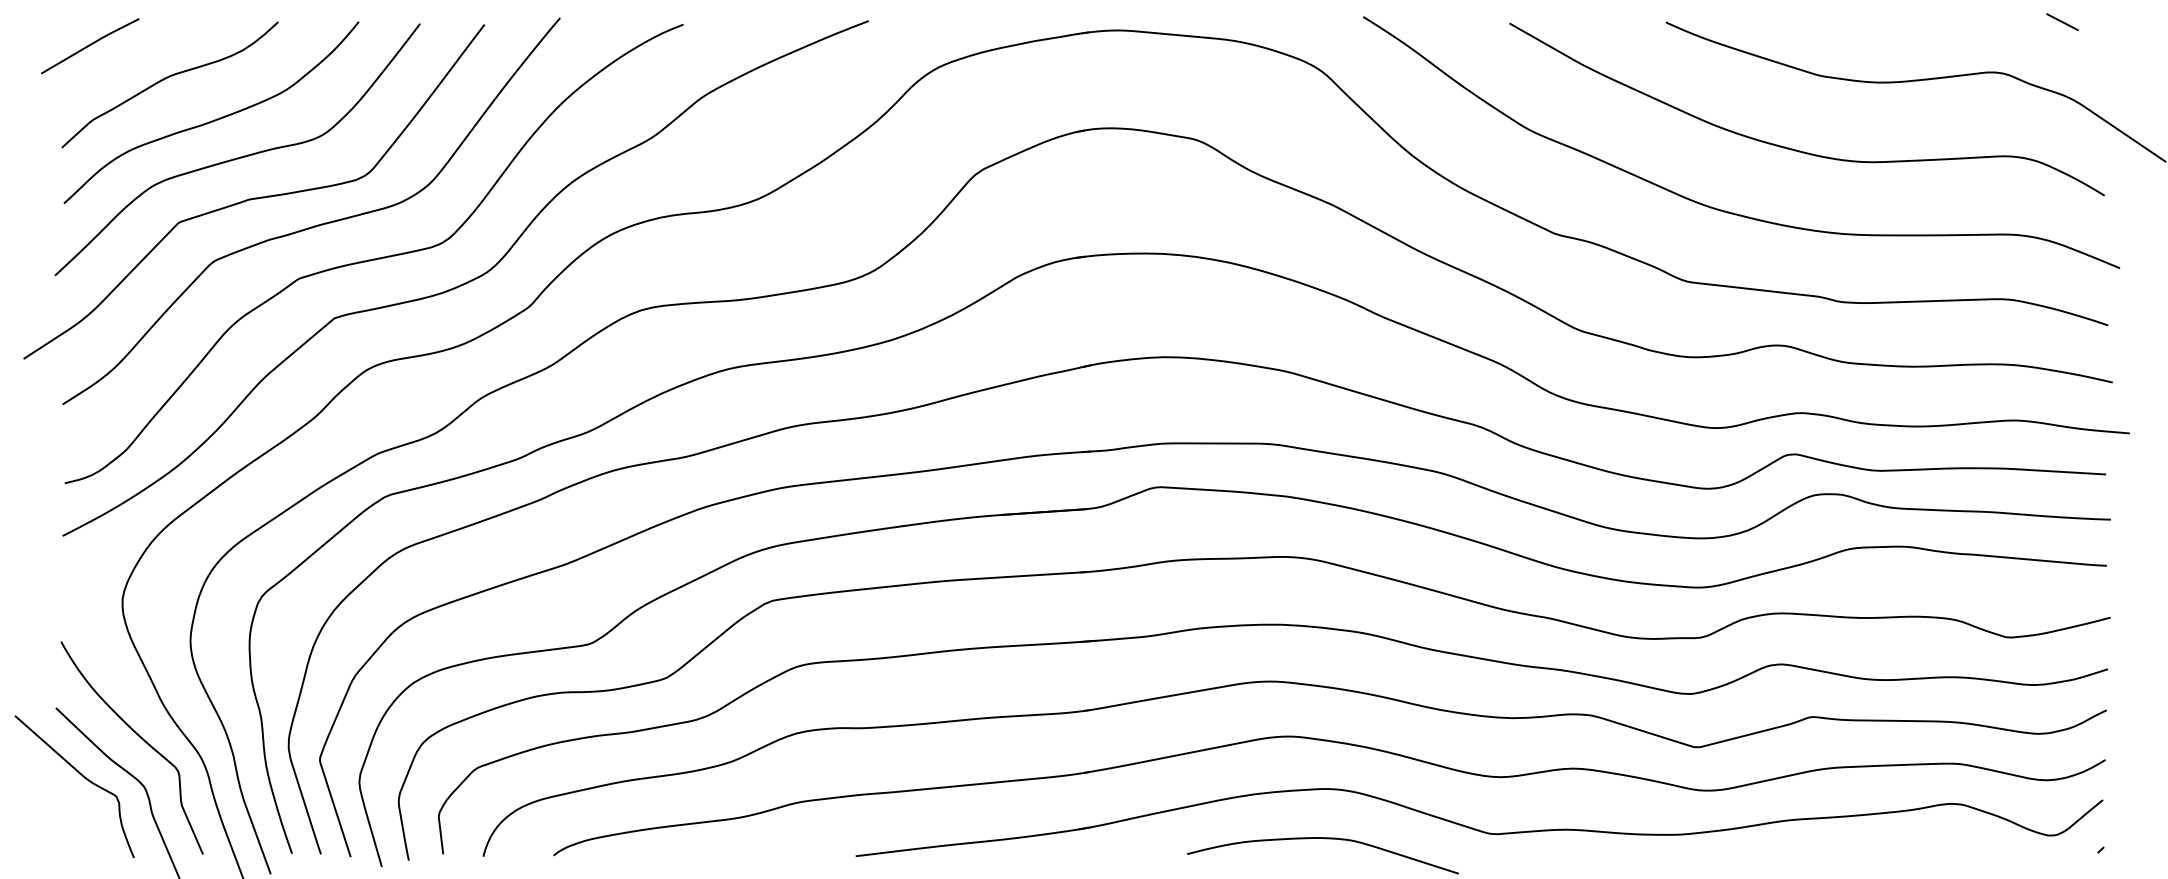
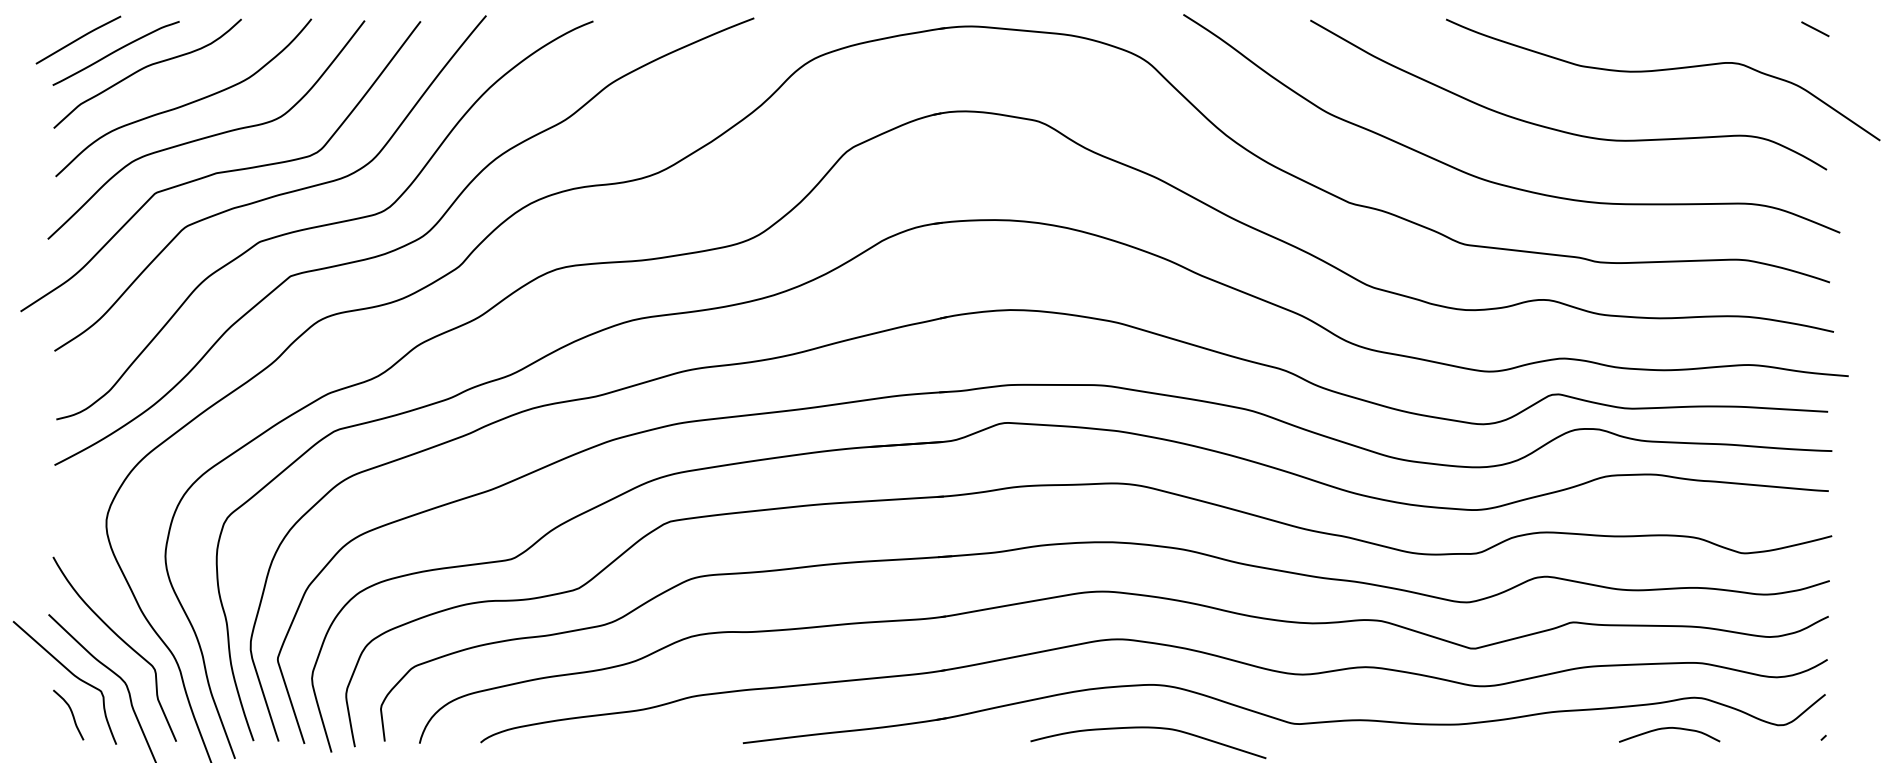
line: (2062, 22) -> (1815, 29), moved
curve: (132, 60) -> (115, 52), added
curve: (82, 823) -> (71, 714), added
curve: (1919, 840) -> (1666, 729), added

